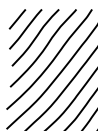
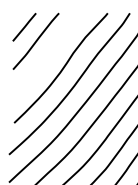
curve: (35, 37) -> (49, 52), removed

